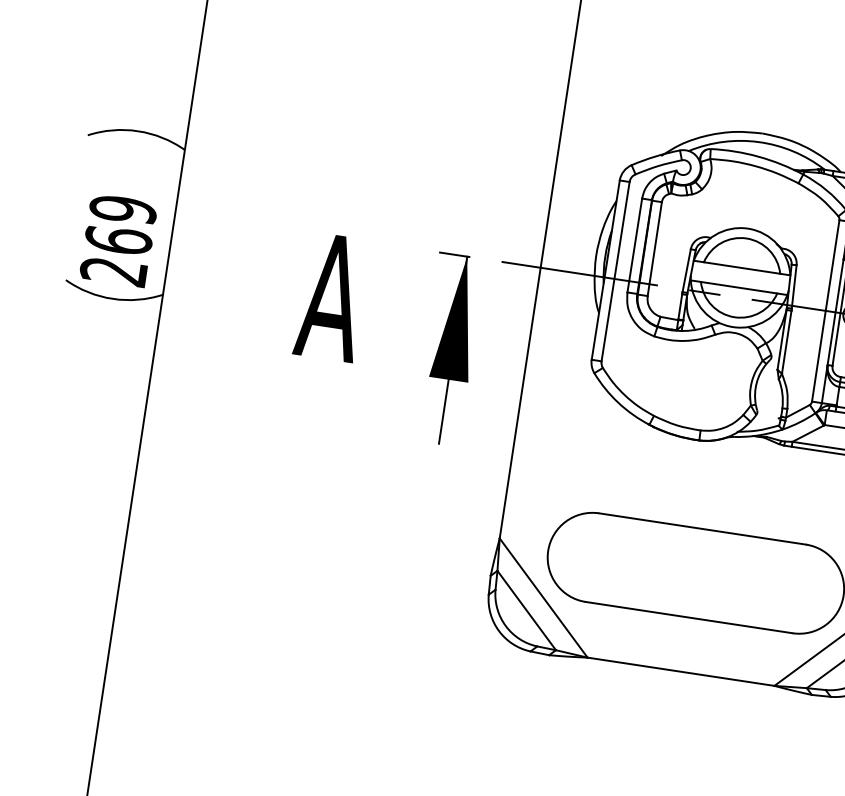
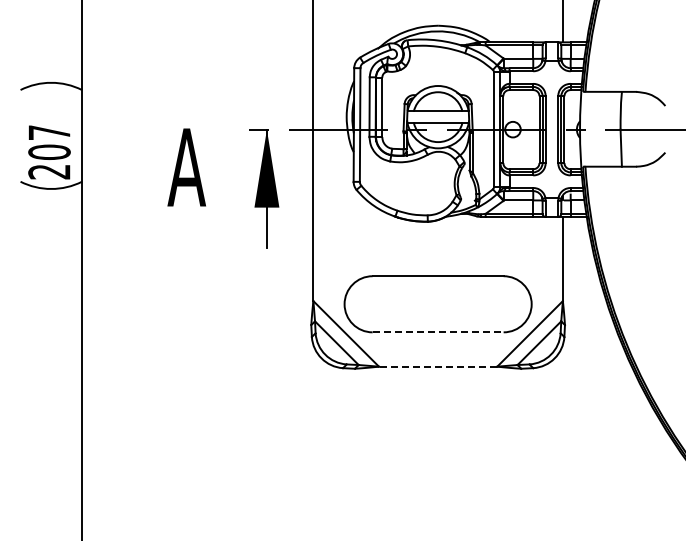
text: (120, 225) -> (49, 142), 269 -> 207
line: (689, 617) -> (438, 332), solid -> dashed
line: (680, 671) -> (437, 366), solid -> dashed

